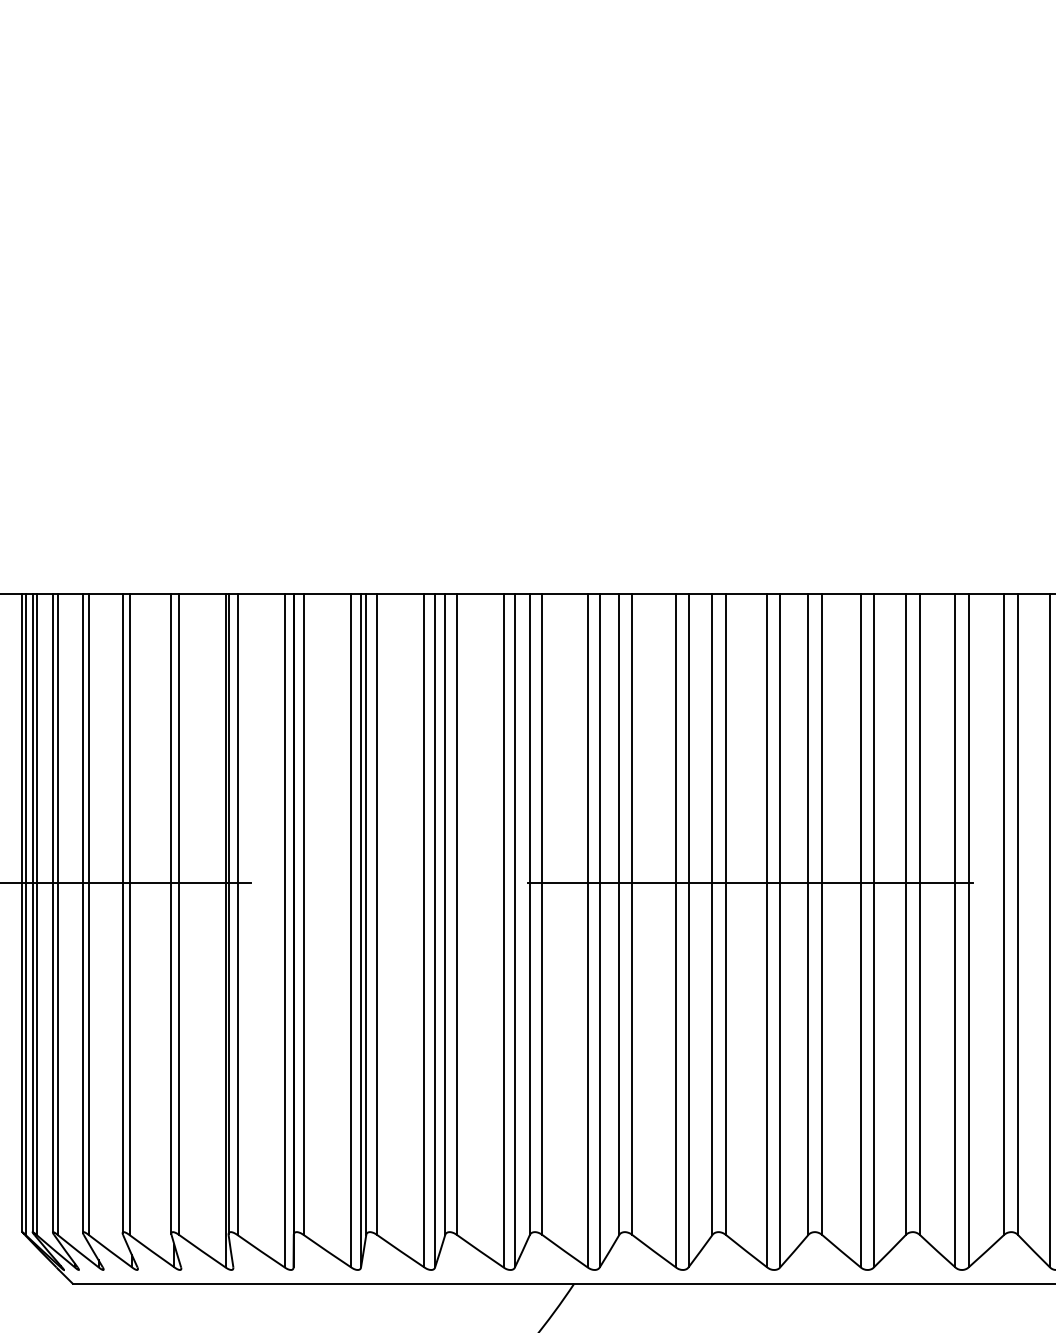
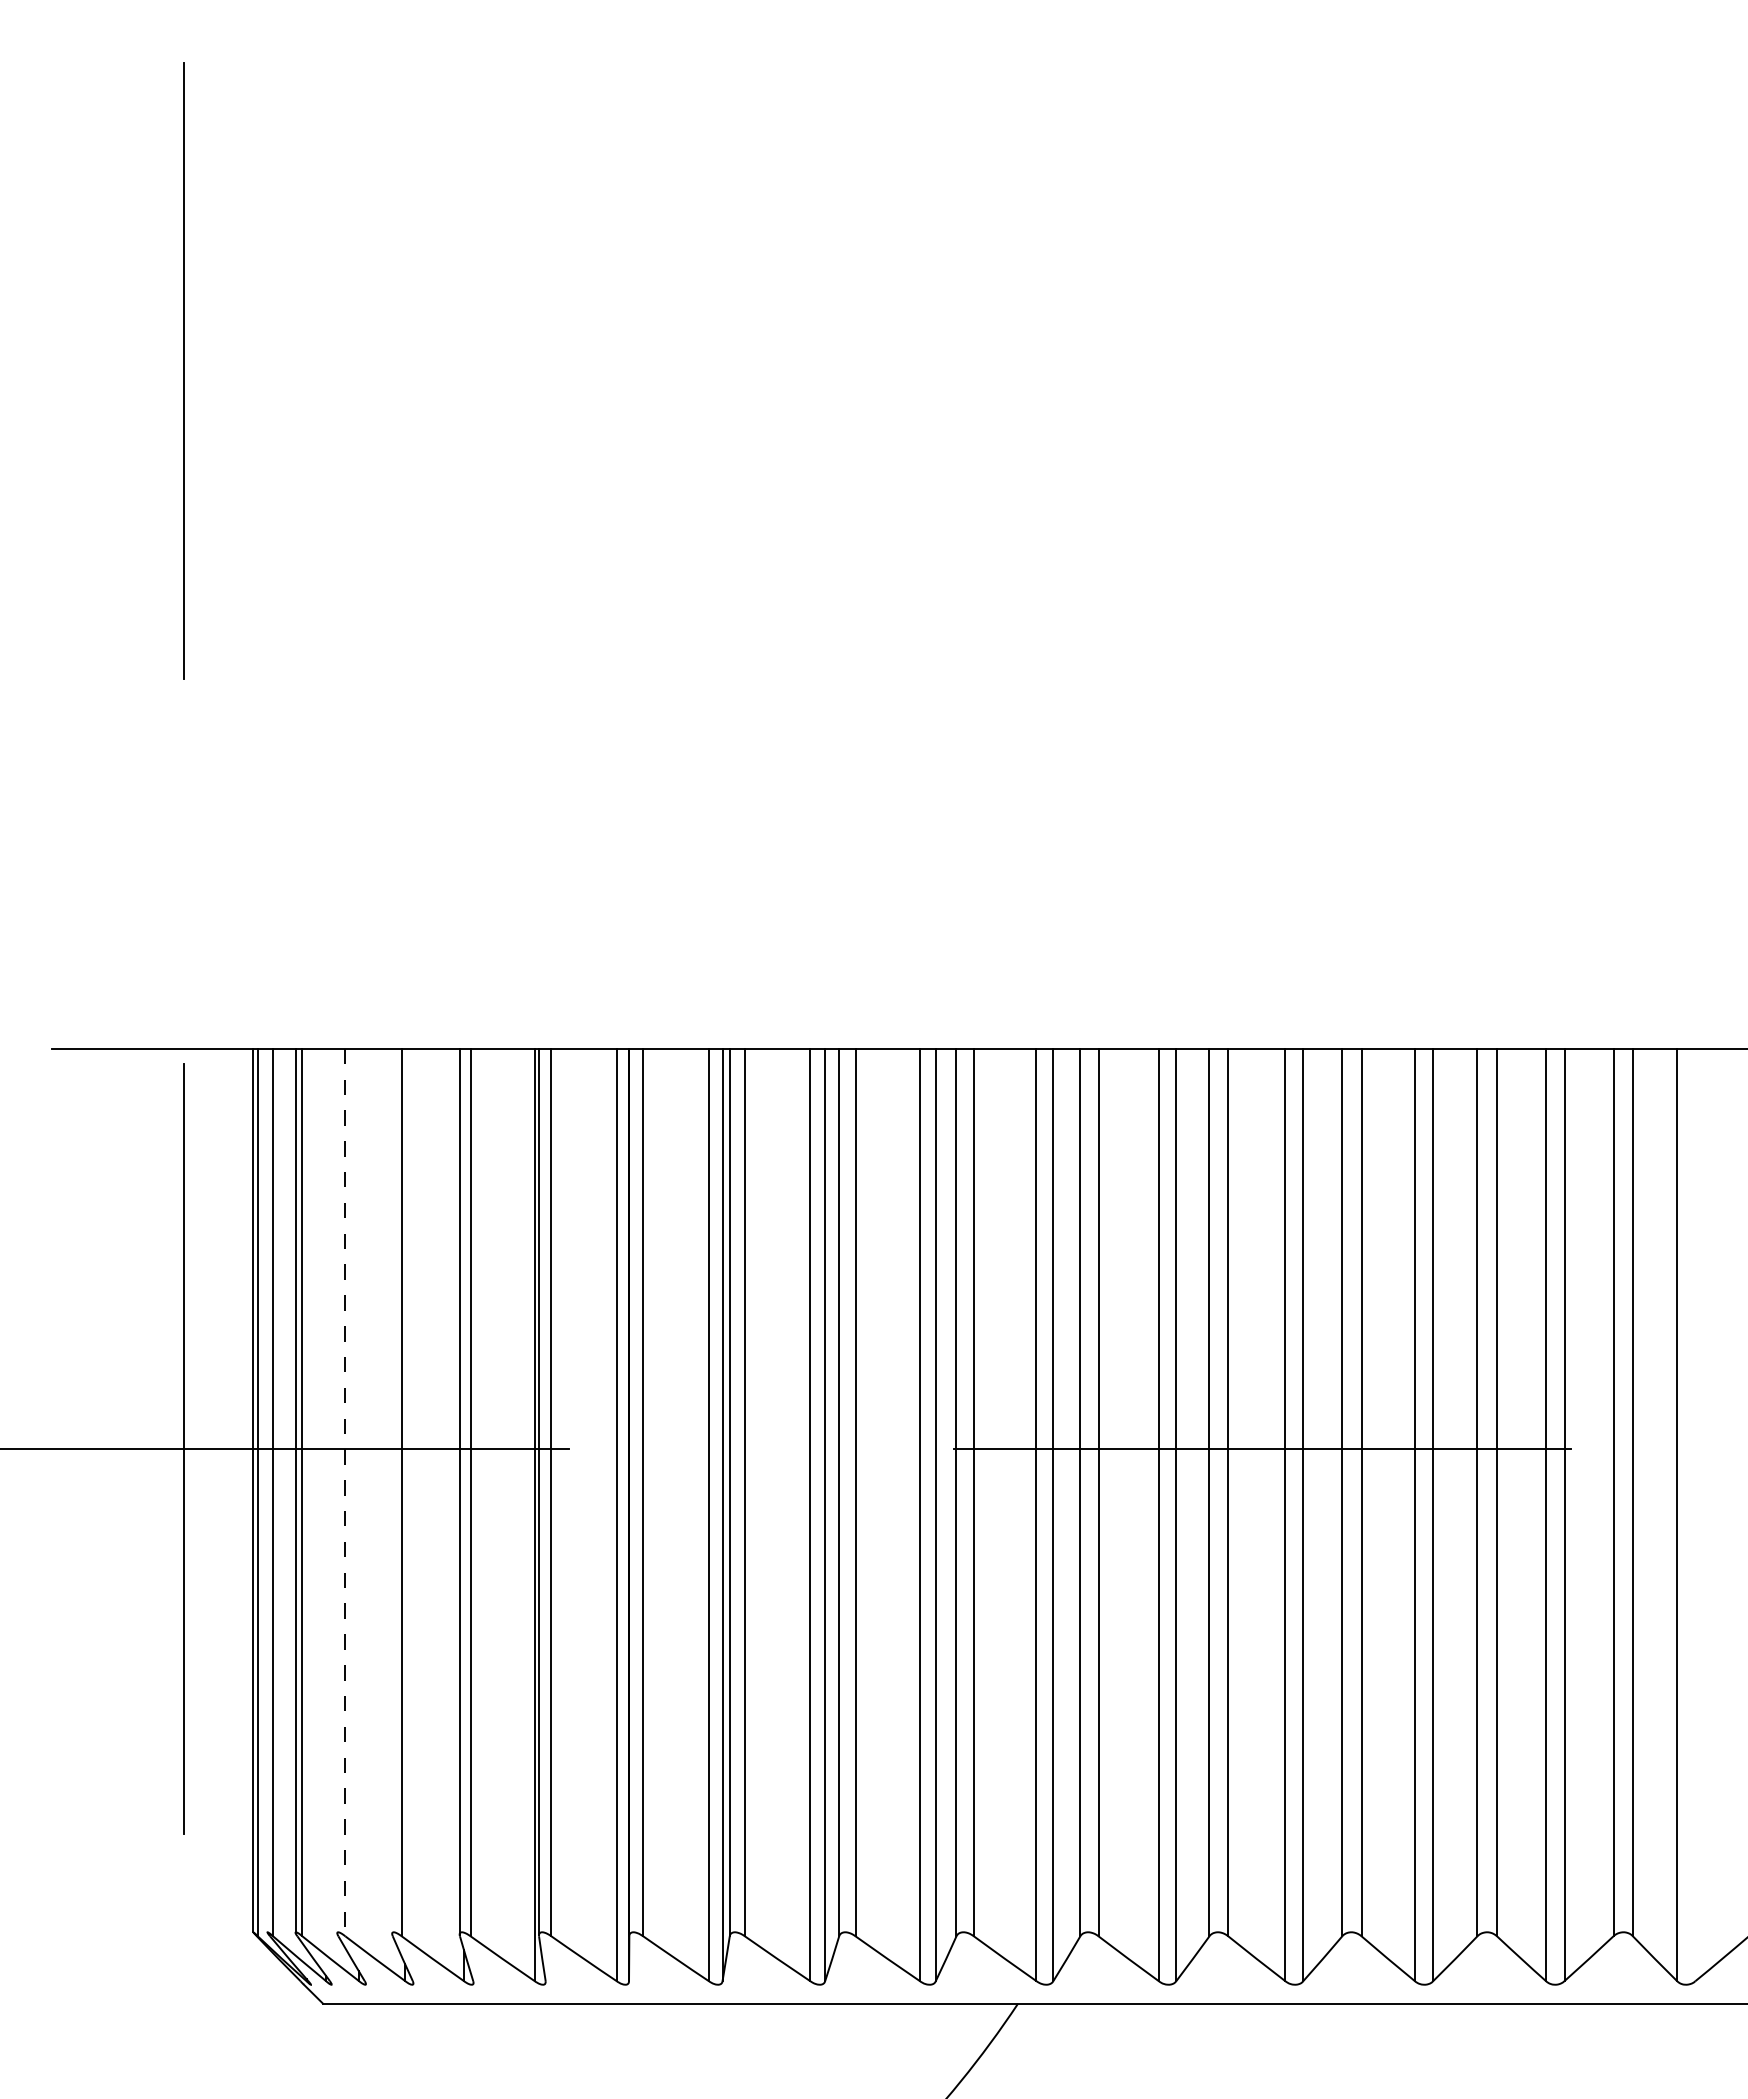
line: (32, 913) -> (267, 1490), removed
line: (83, 913) -> (337, 1490), removed
line: (122, 913) -> (392, 1490), removed
line: (88, 914) -> (345, 1492), solid -> dashed

